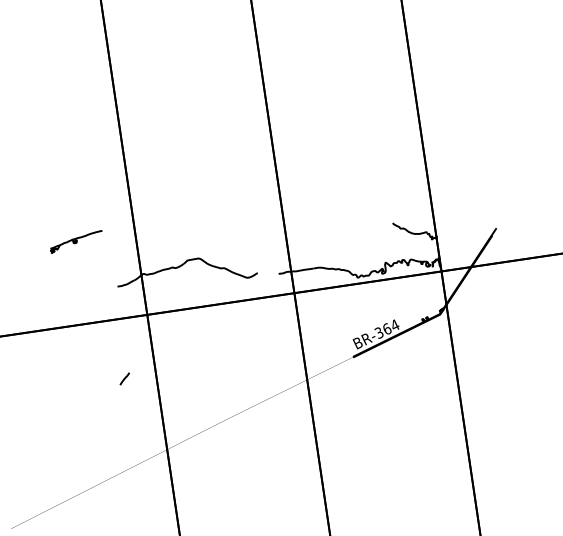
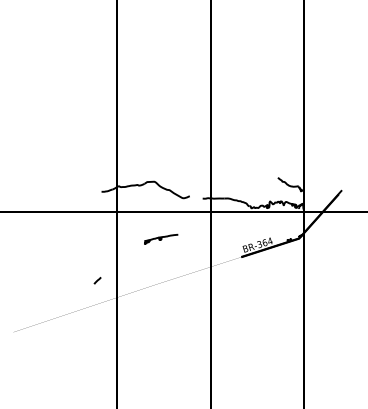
part: (76, 240) -> (161, 238), moved
curve: (124, 378) -> (97, 280), moved

